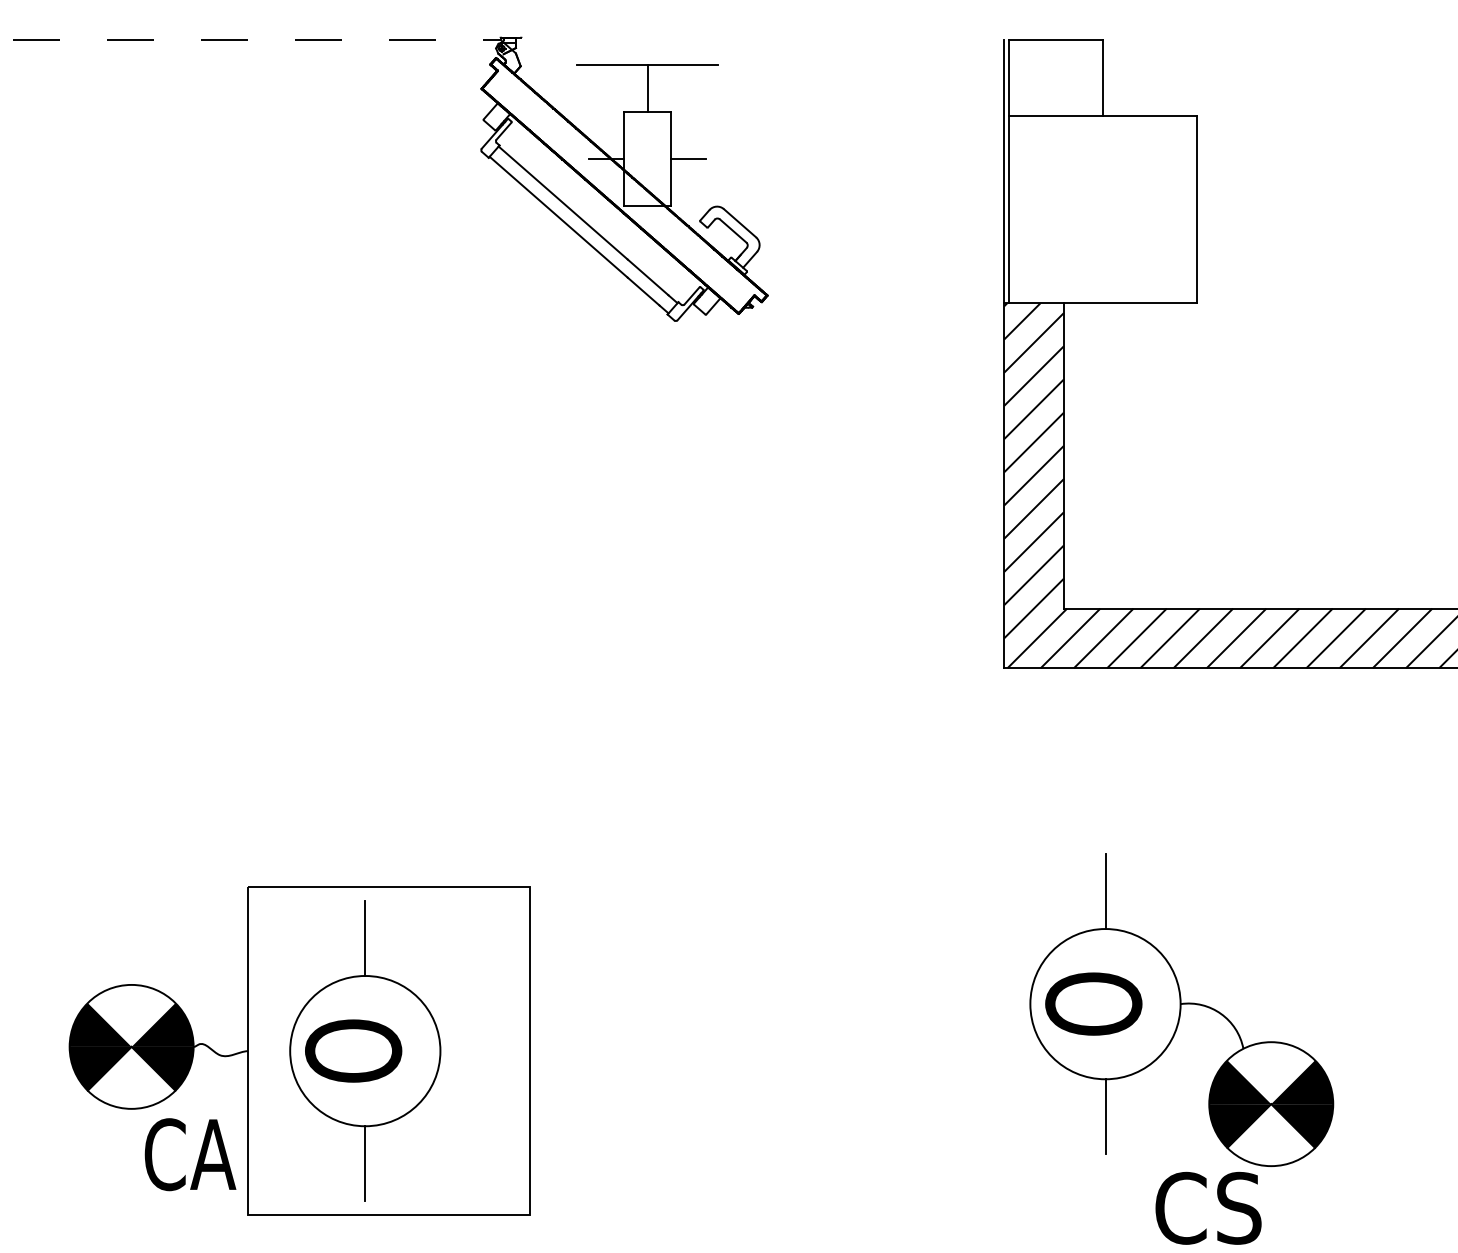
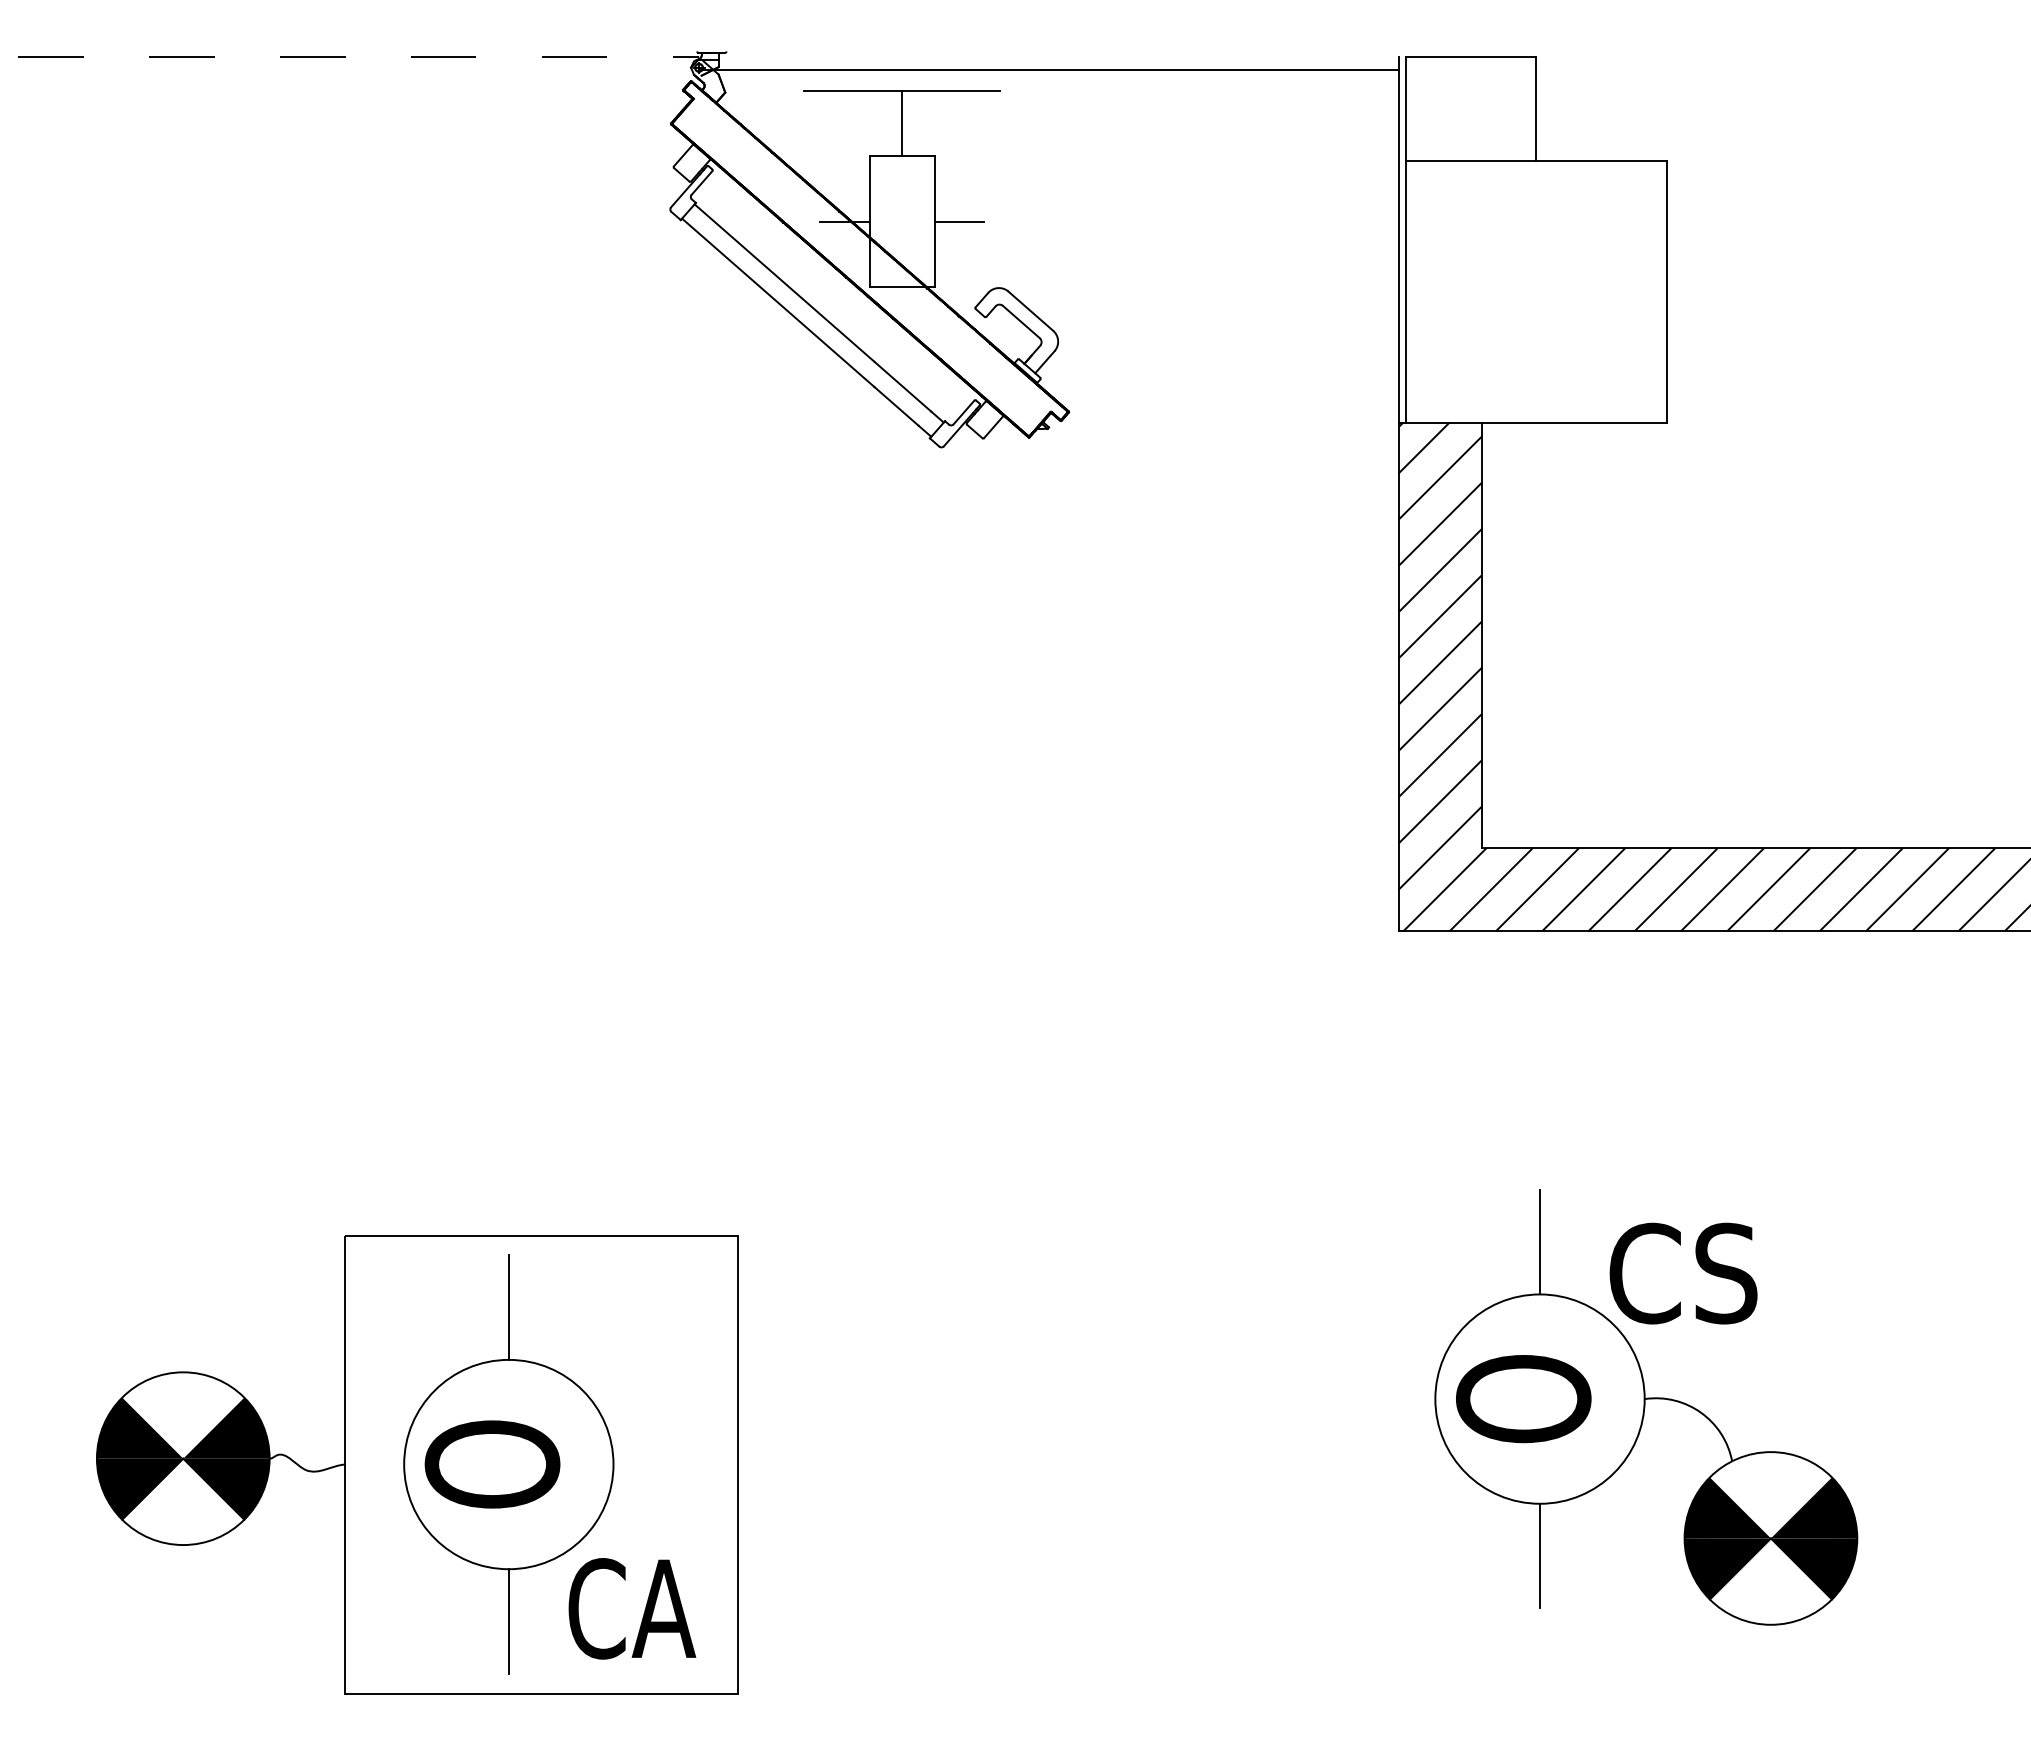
line: (752, 49) -> (1048, 69), added
text: (190, 1154) -> (632, 1608), moved
text: (1208, 1208) -> (1683, 1273), moved

